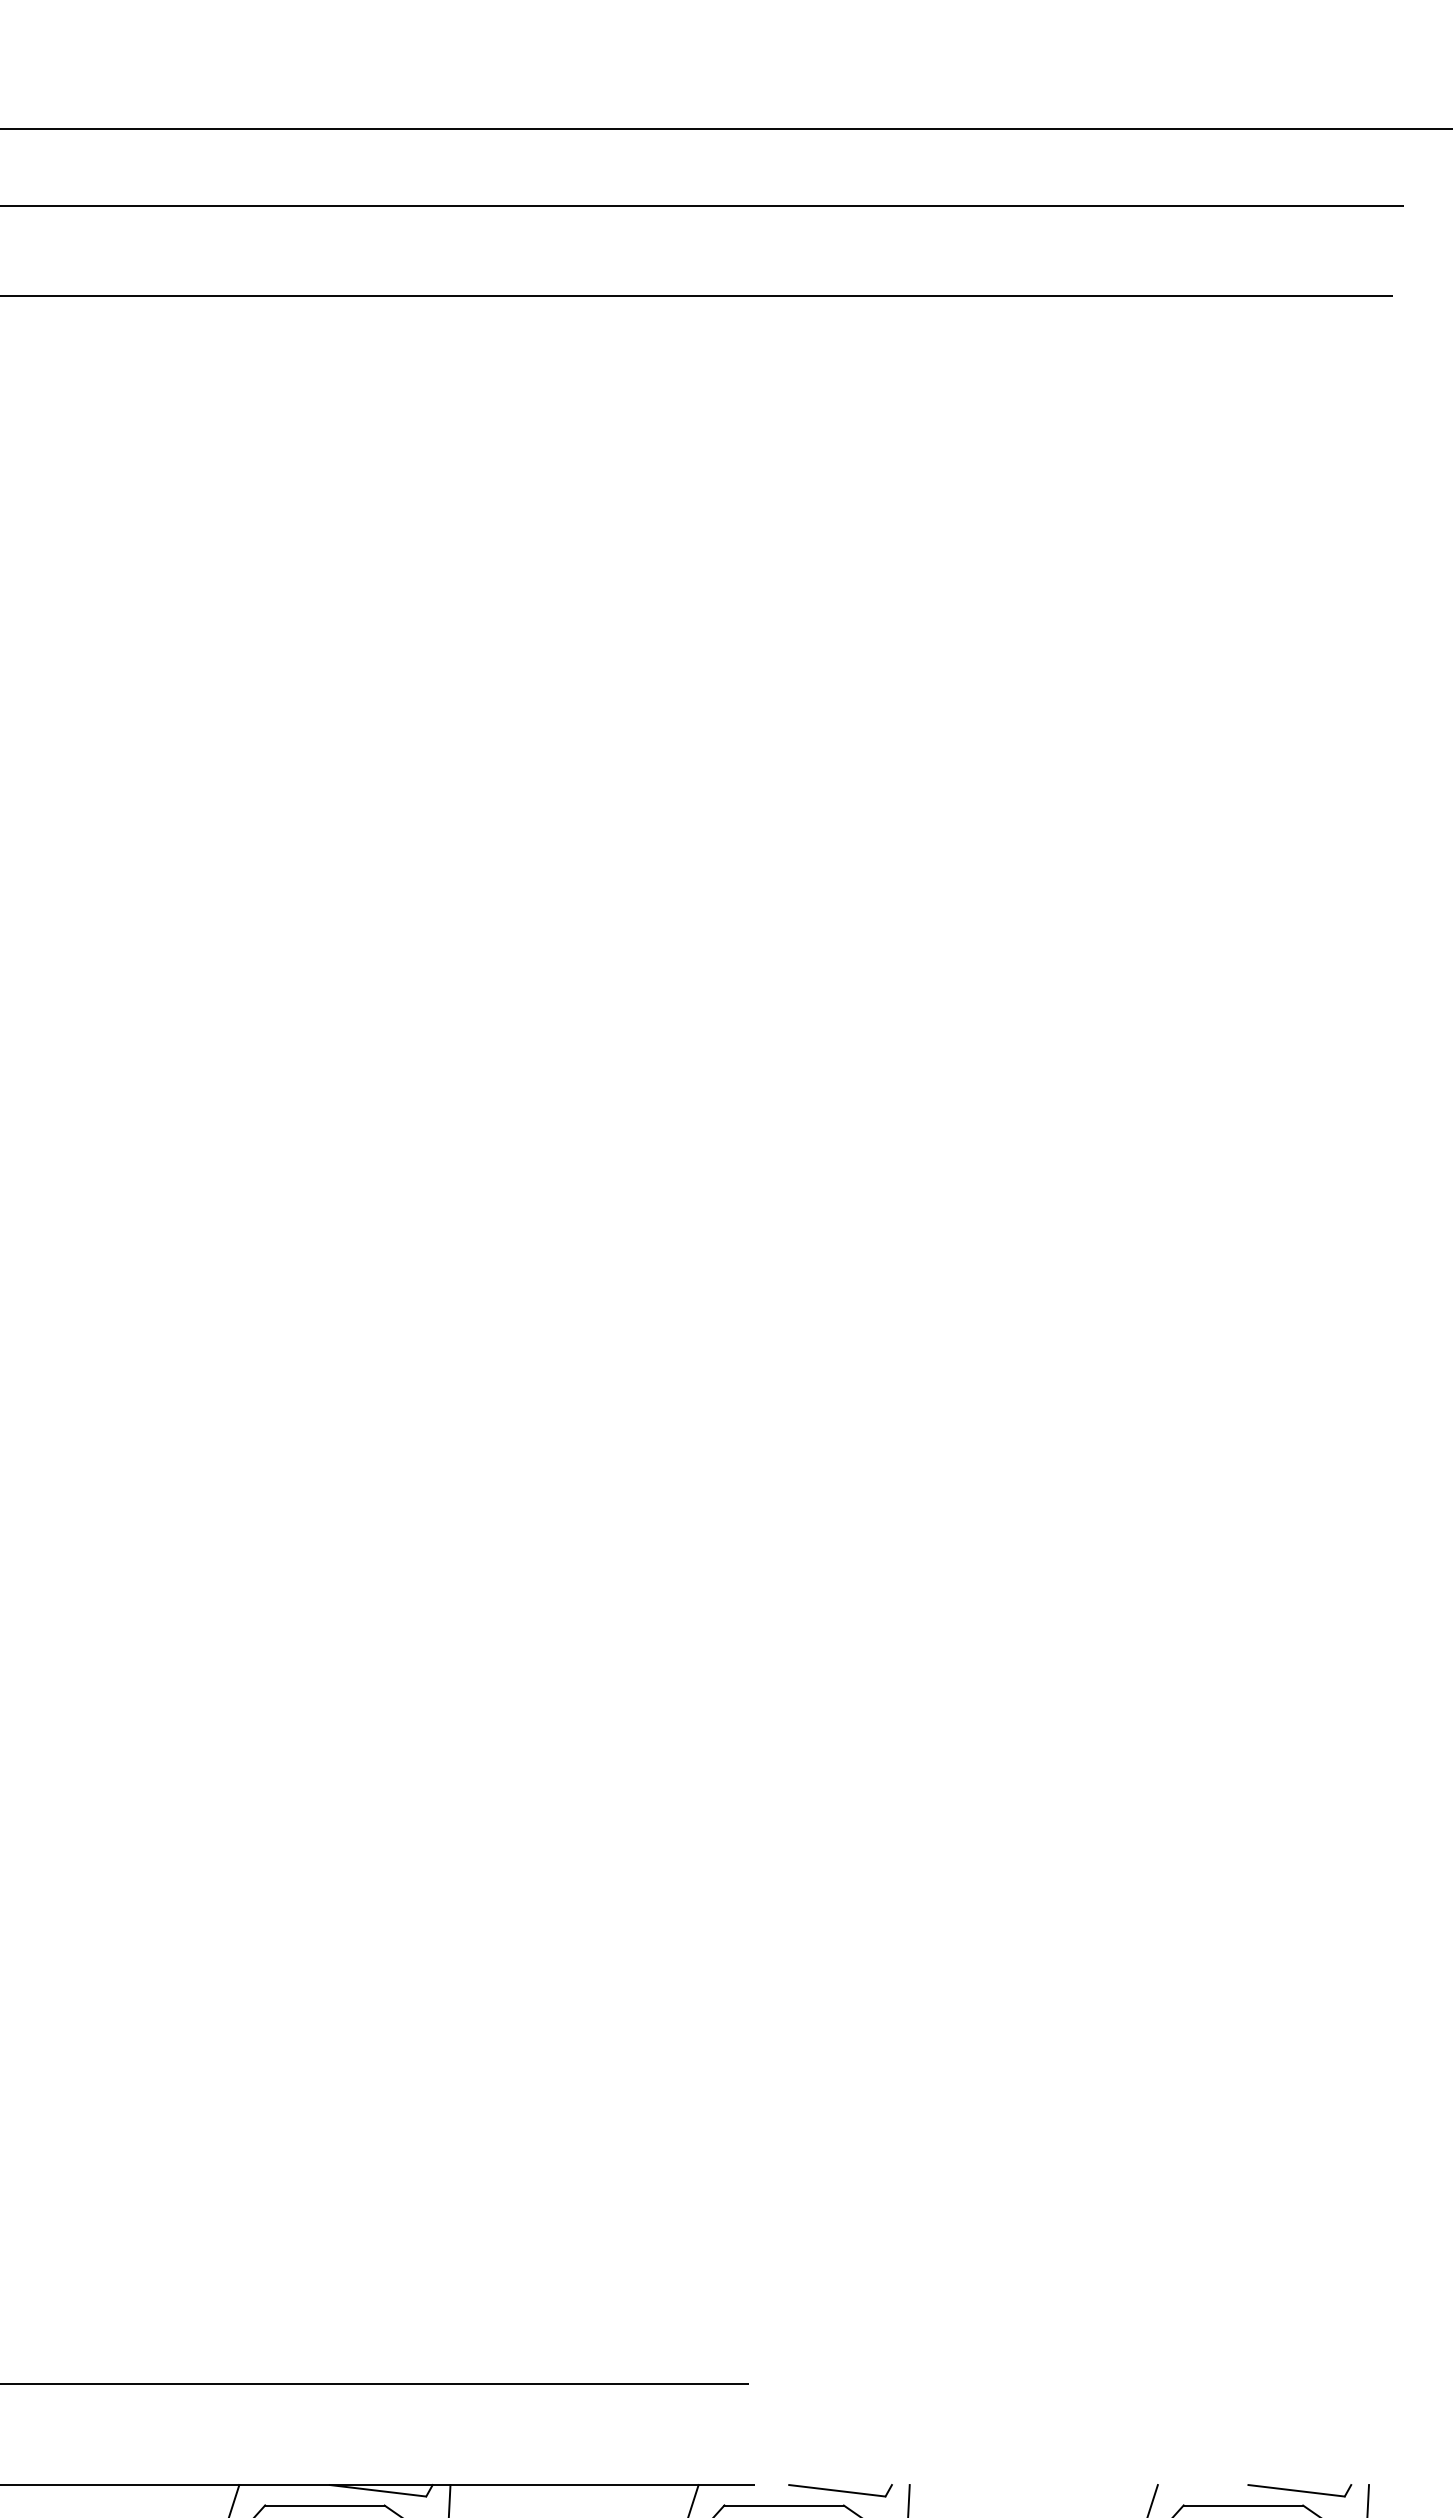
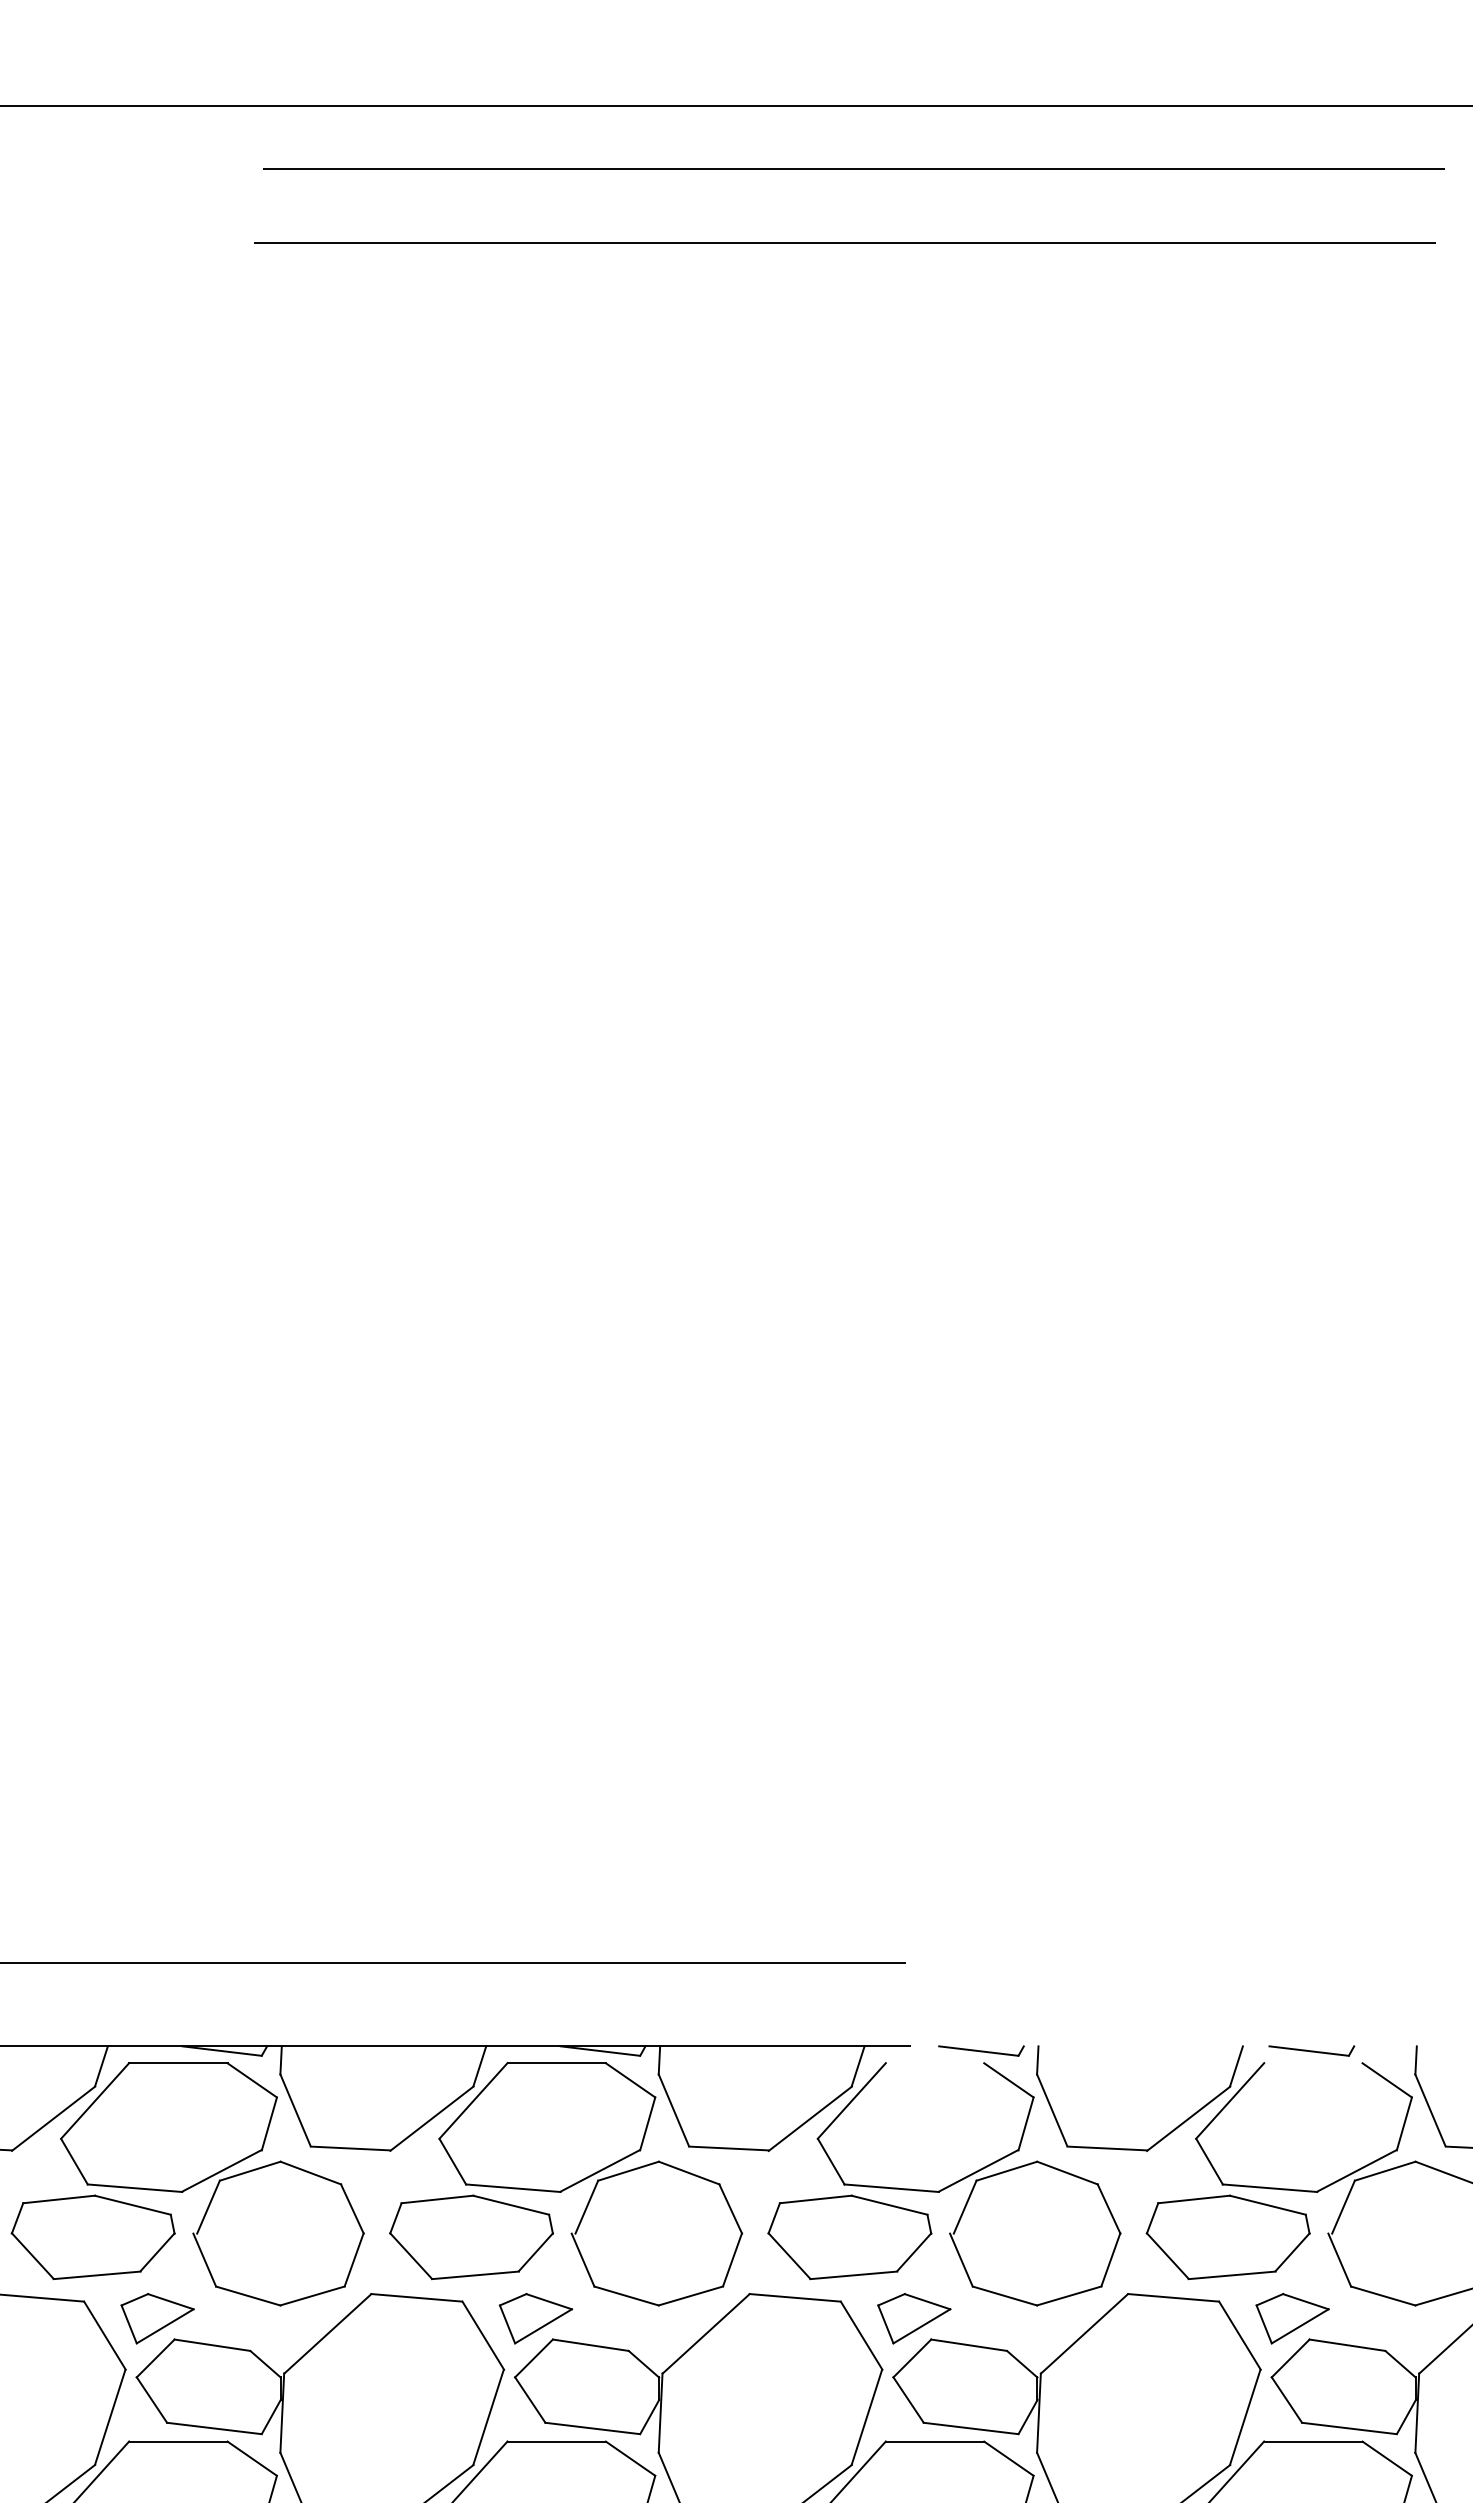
part: (1299, 2490) -> (1311, 2050), moved
line: (783, 2505) -> (934, 2063), removed
line: (1243, 2505) -> (1313, 2063), removed

